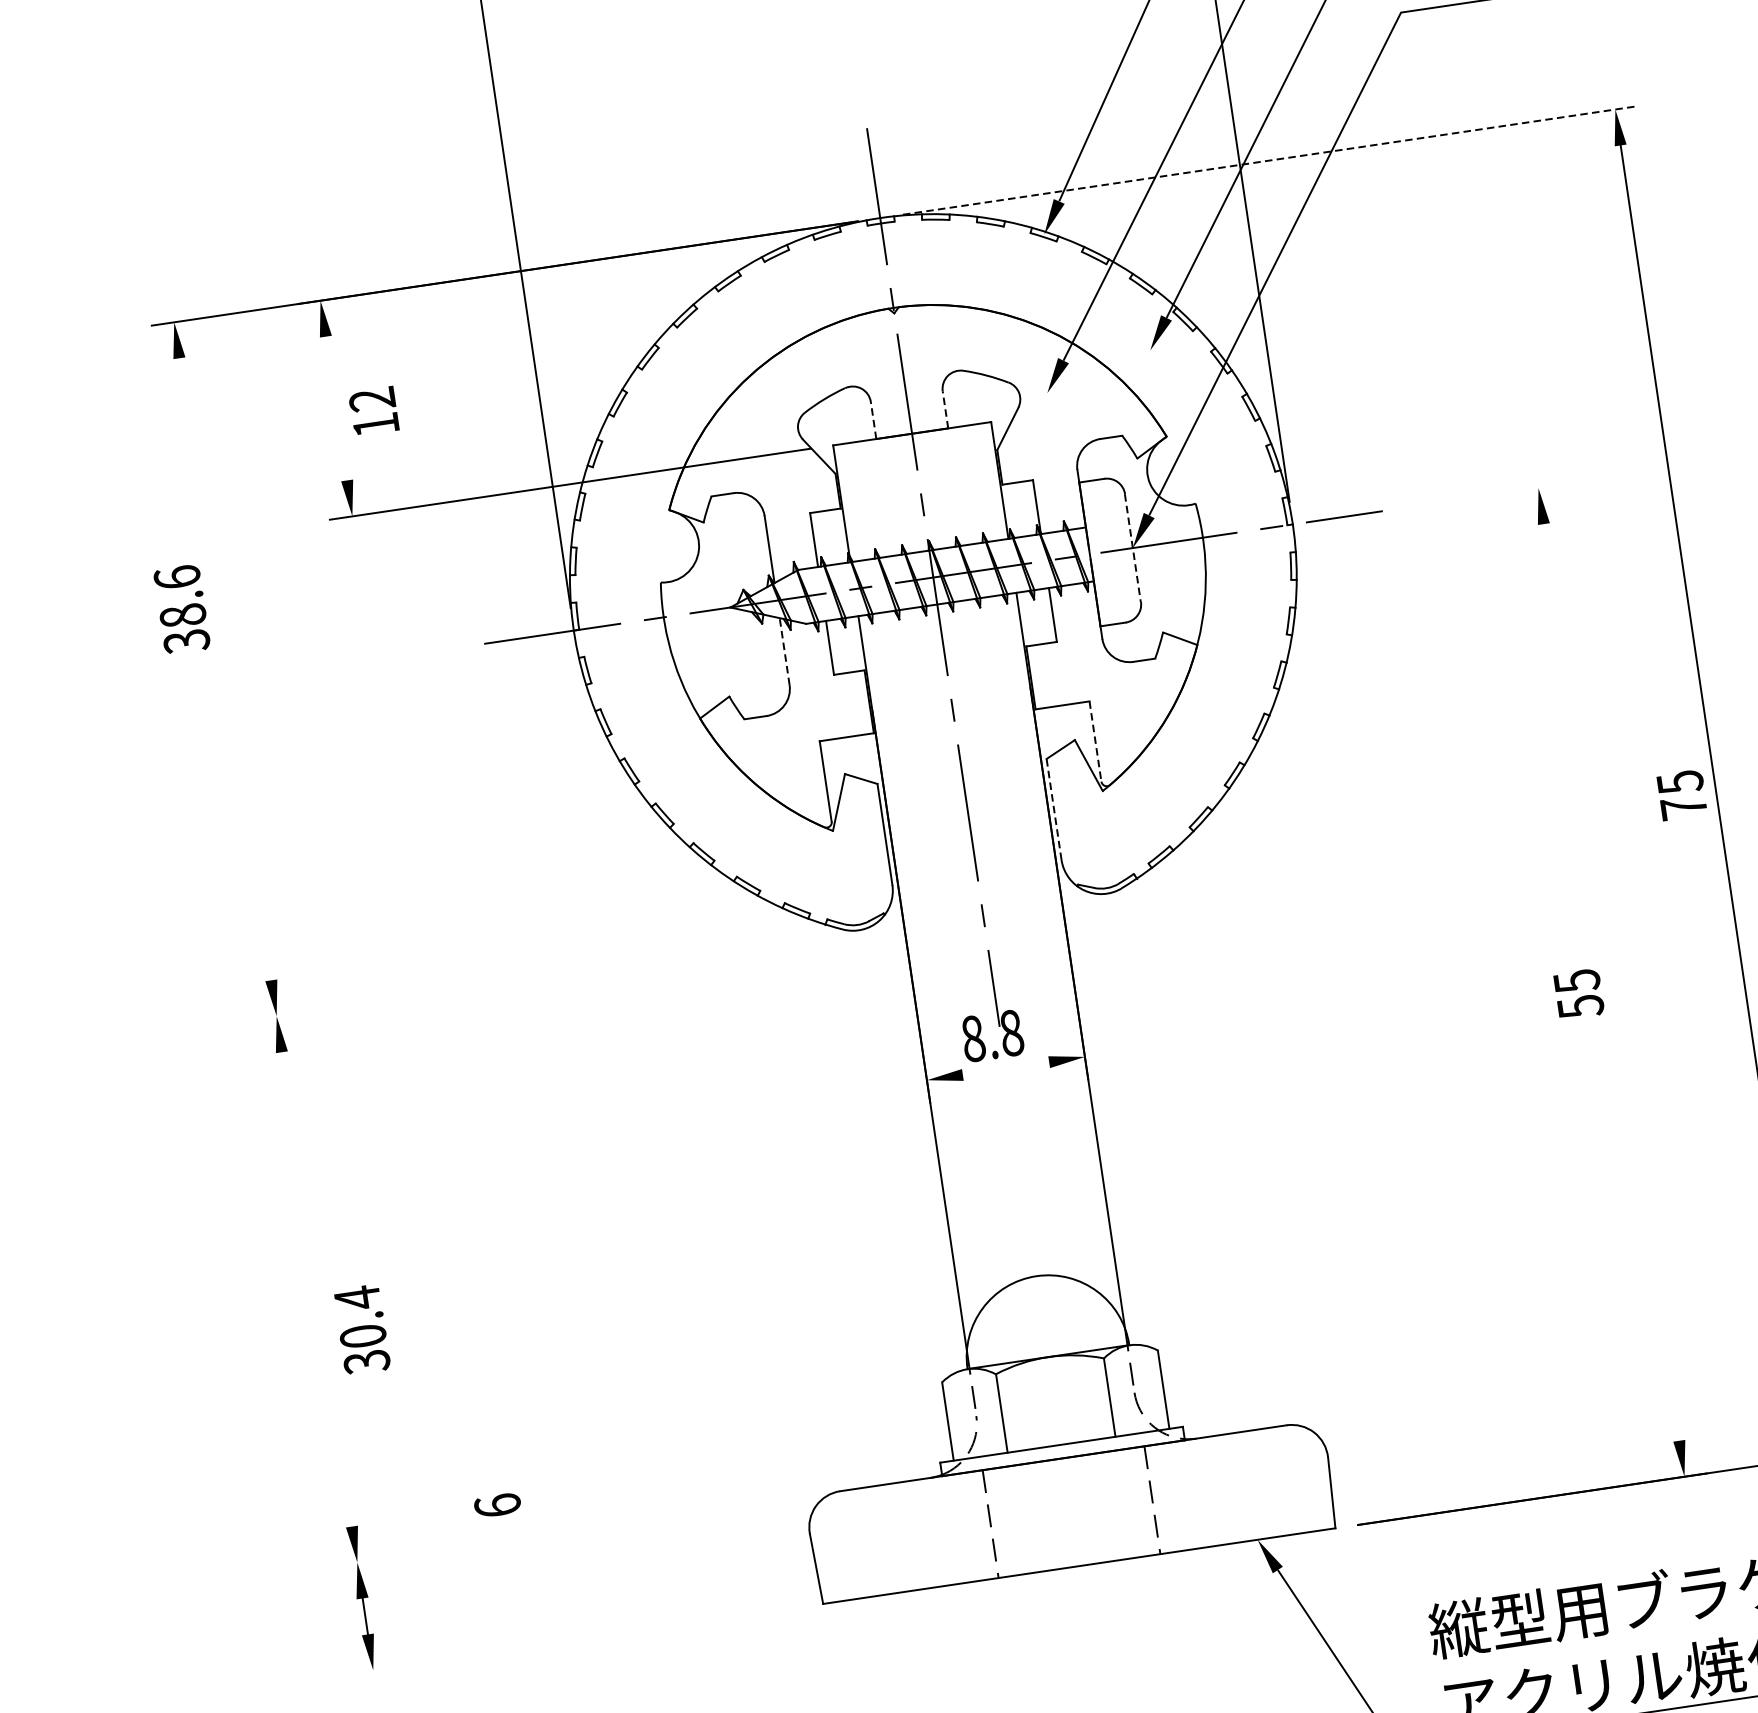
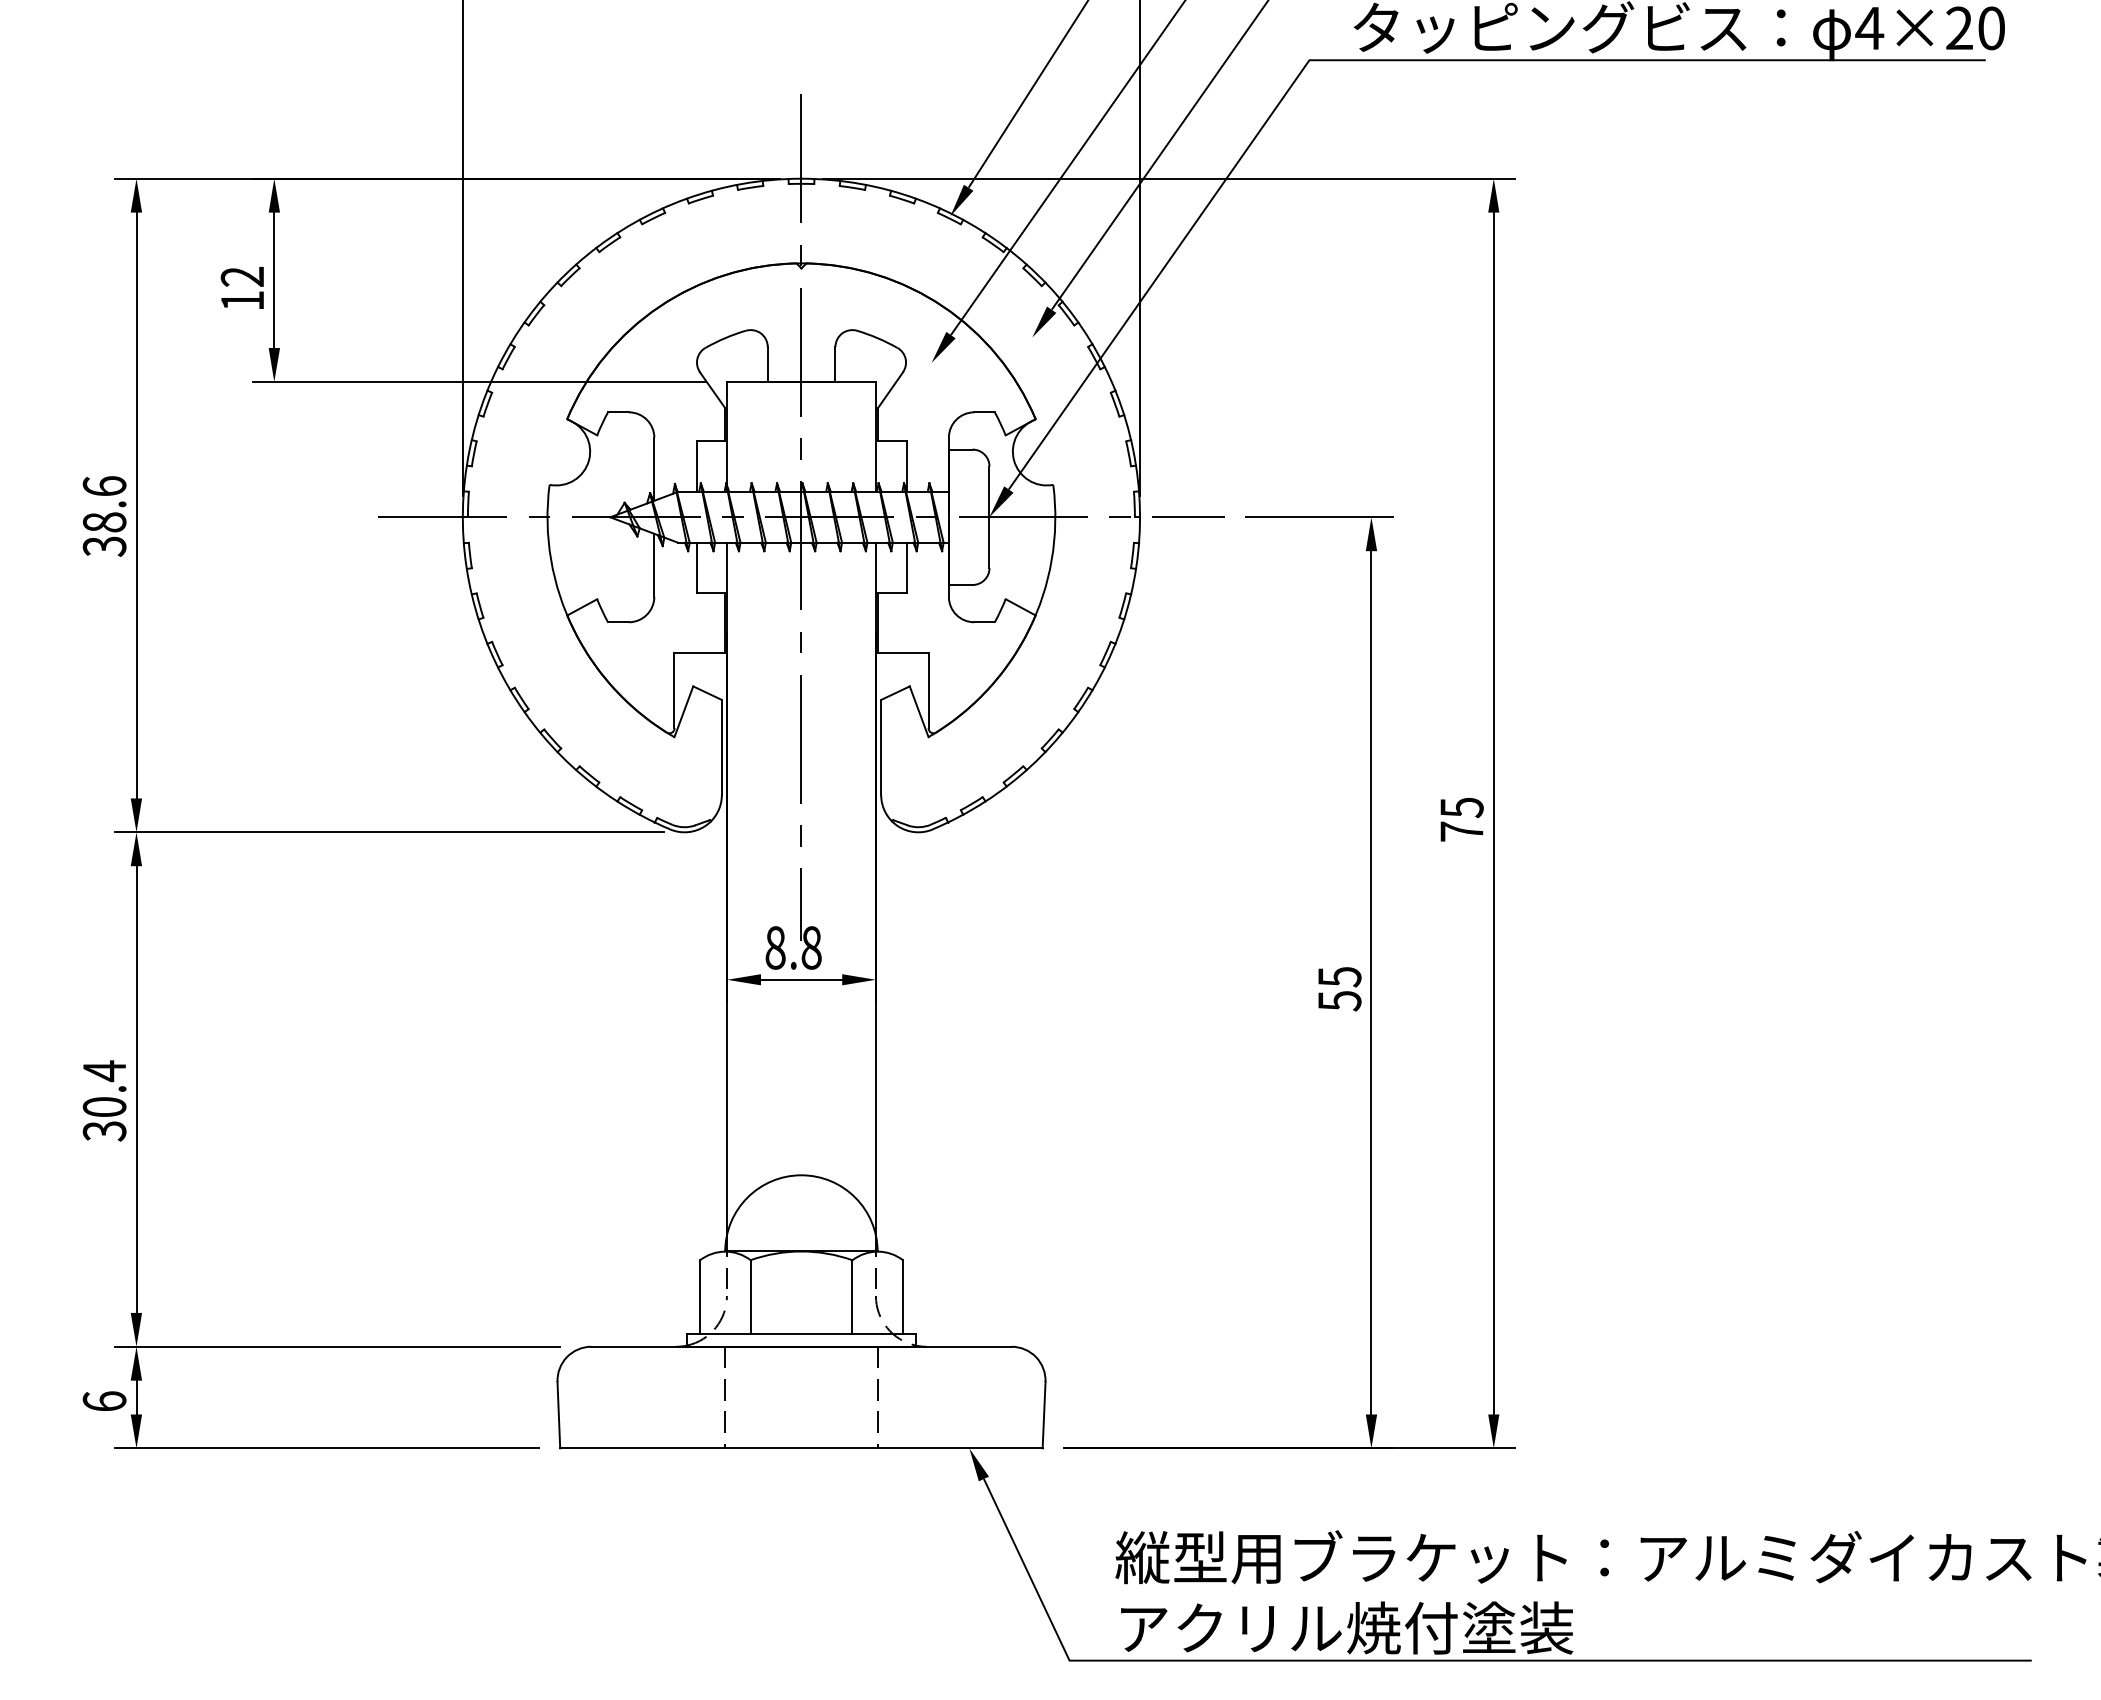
line: (1271, 160) -> (1169, 178), dashed -> solid
line: (336, 408) -> (274, 280), added
line: (945, 408) -> (835, 363), dashed -> solid
text: (372, 410) -> (241, 287), moved
line: (873, 419) -> (767, 363), dashed -> solid
line: (1482, 496) -> (1318, 517), added
line: (1133, 548) -> (989, 517), dashed -> solid
text: (181, 609) -> (104, 516), moved
line: (784, 651) -> (654, 565), dashed -> solid
line: (225, 669) -> (136, 505), added
line: (1095, 741) -> (928, 690), dashed -> solid
line: (1054, 809) -> (881, 747), dashed -> solid
line: (545, 976) -> (389, 832), added
line: (1611, 982) -> (1371, 982), added
line: (1005, 1068) -> (801, 979), added
line: (317, 1289) -> (136, 1089), added
text: (361, 1329) -> (104, 1100), moved
text: (497, 1504) -> (104, 1400), moved
line: (570, 1530) -> (337, 1346), added
line: (576, 1640) -> (327, 1448), added

